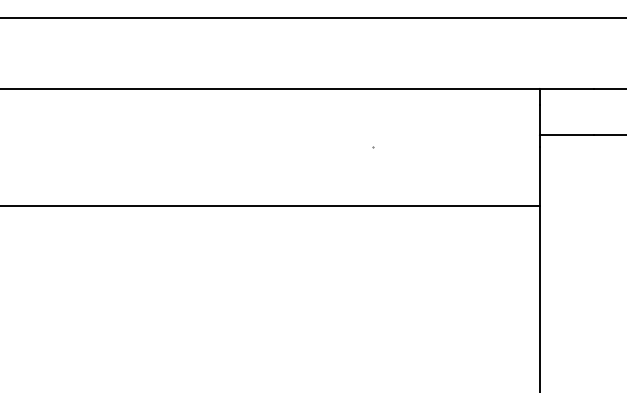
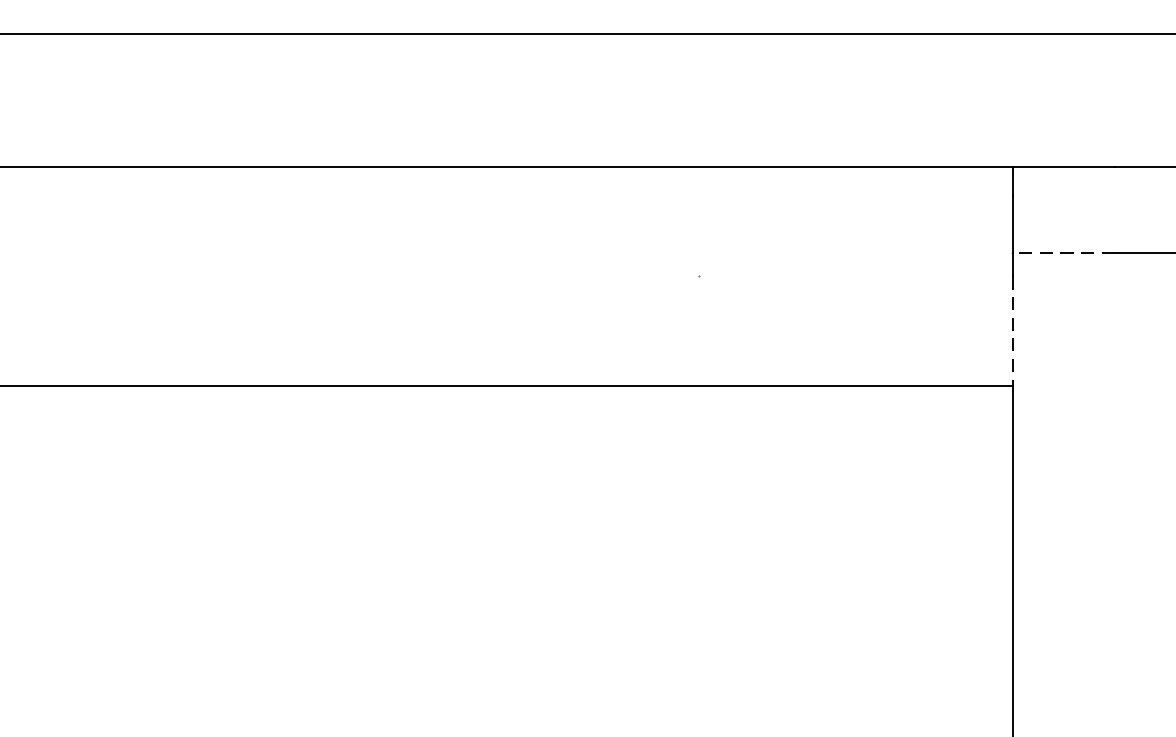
line: (566, 134) -> (1062, 252), solid -> dashed
line: (540, 177) -> (1013, 332), solid -> dashed

